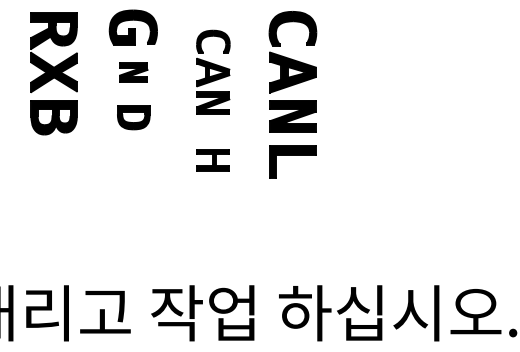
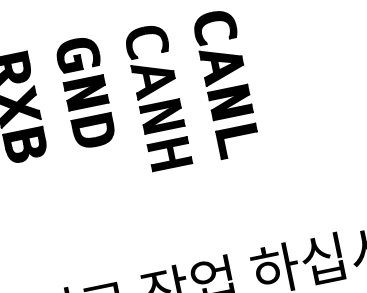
part: (133, 72) -> (85, 92), size x1.67
part: (213, 72) -> (154, 78), size x1.43
part: (133, 117) -> (93, 131), size x1.43
part: (213, 159) -> (169, 153), size x1.43

